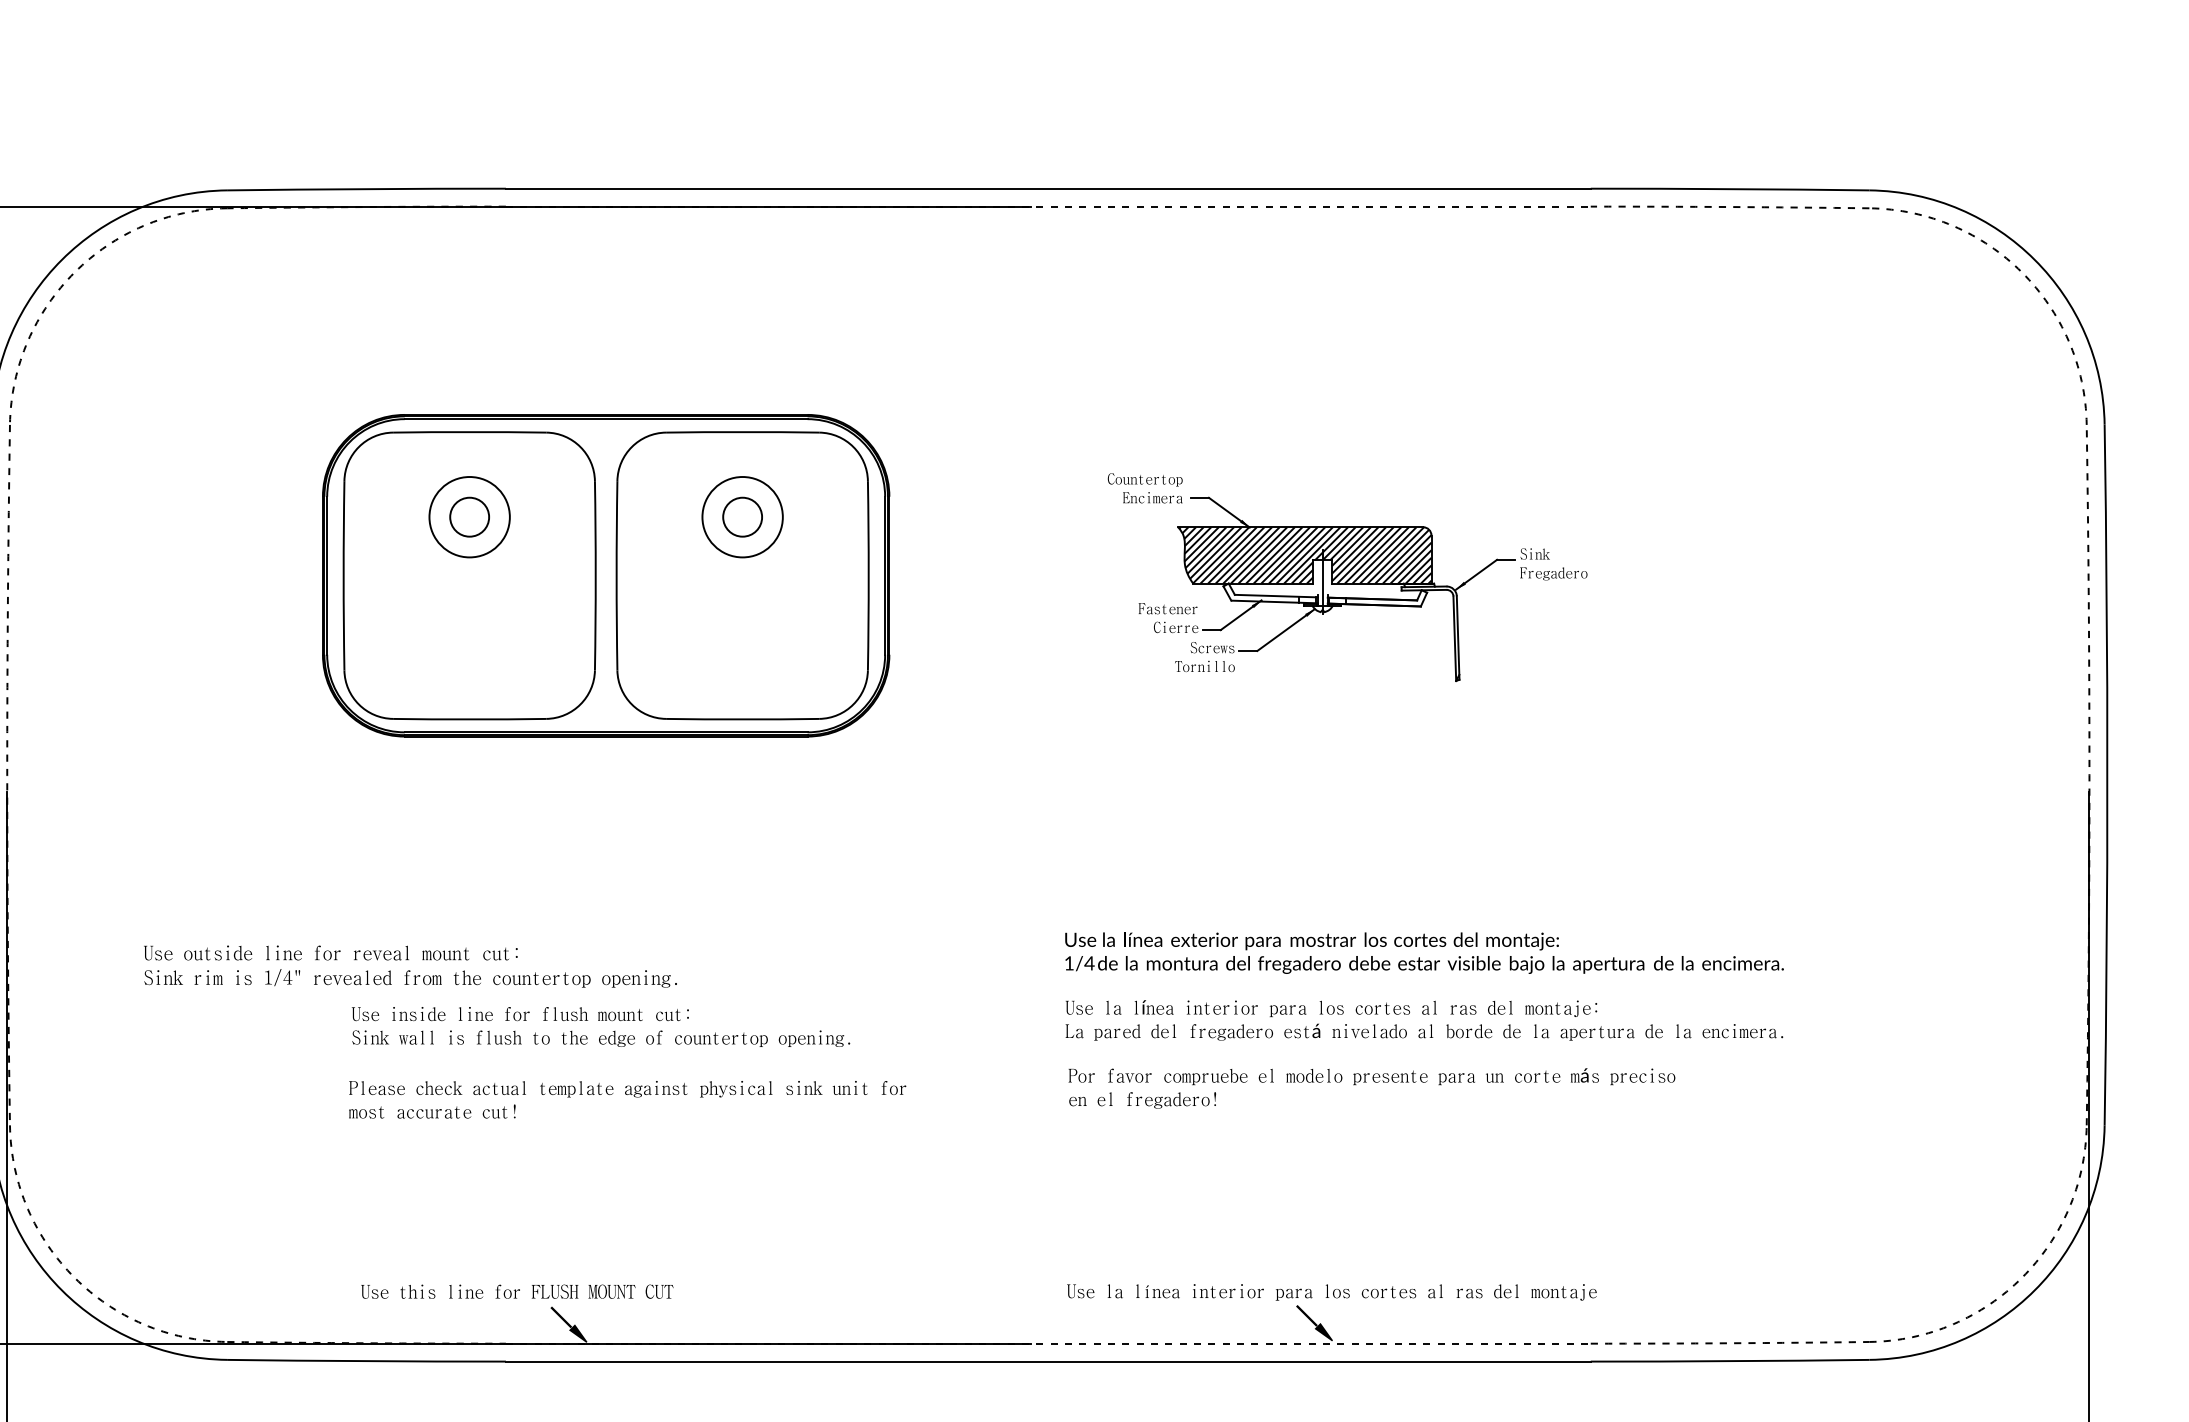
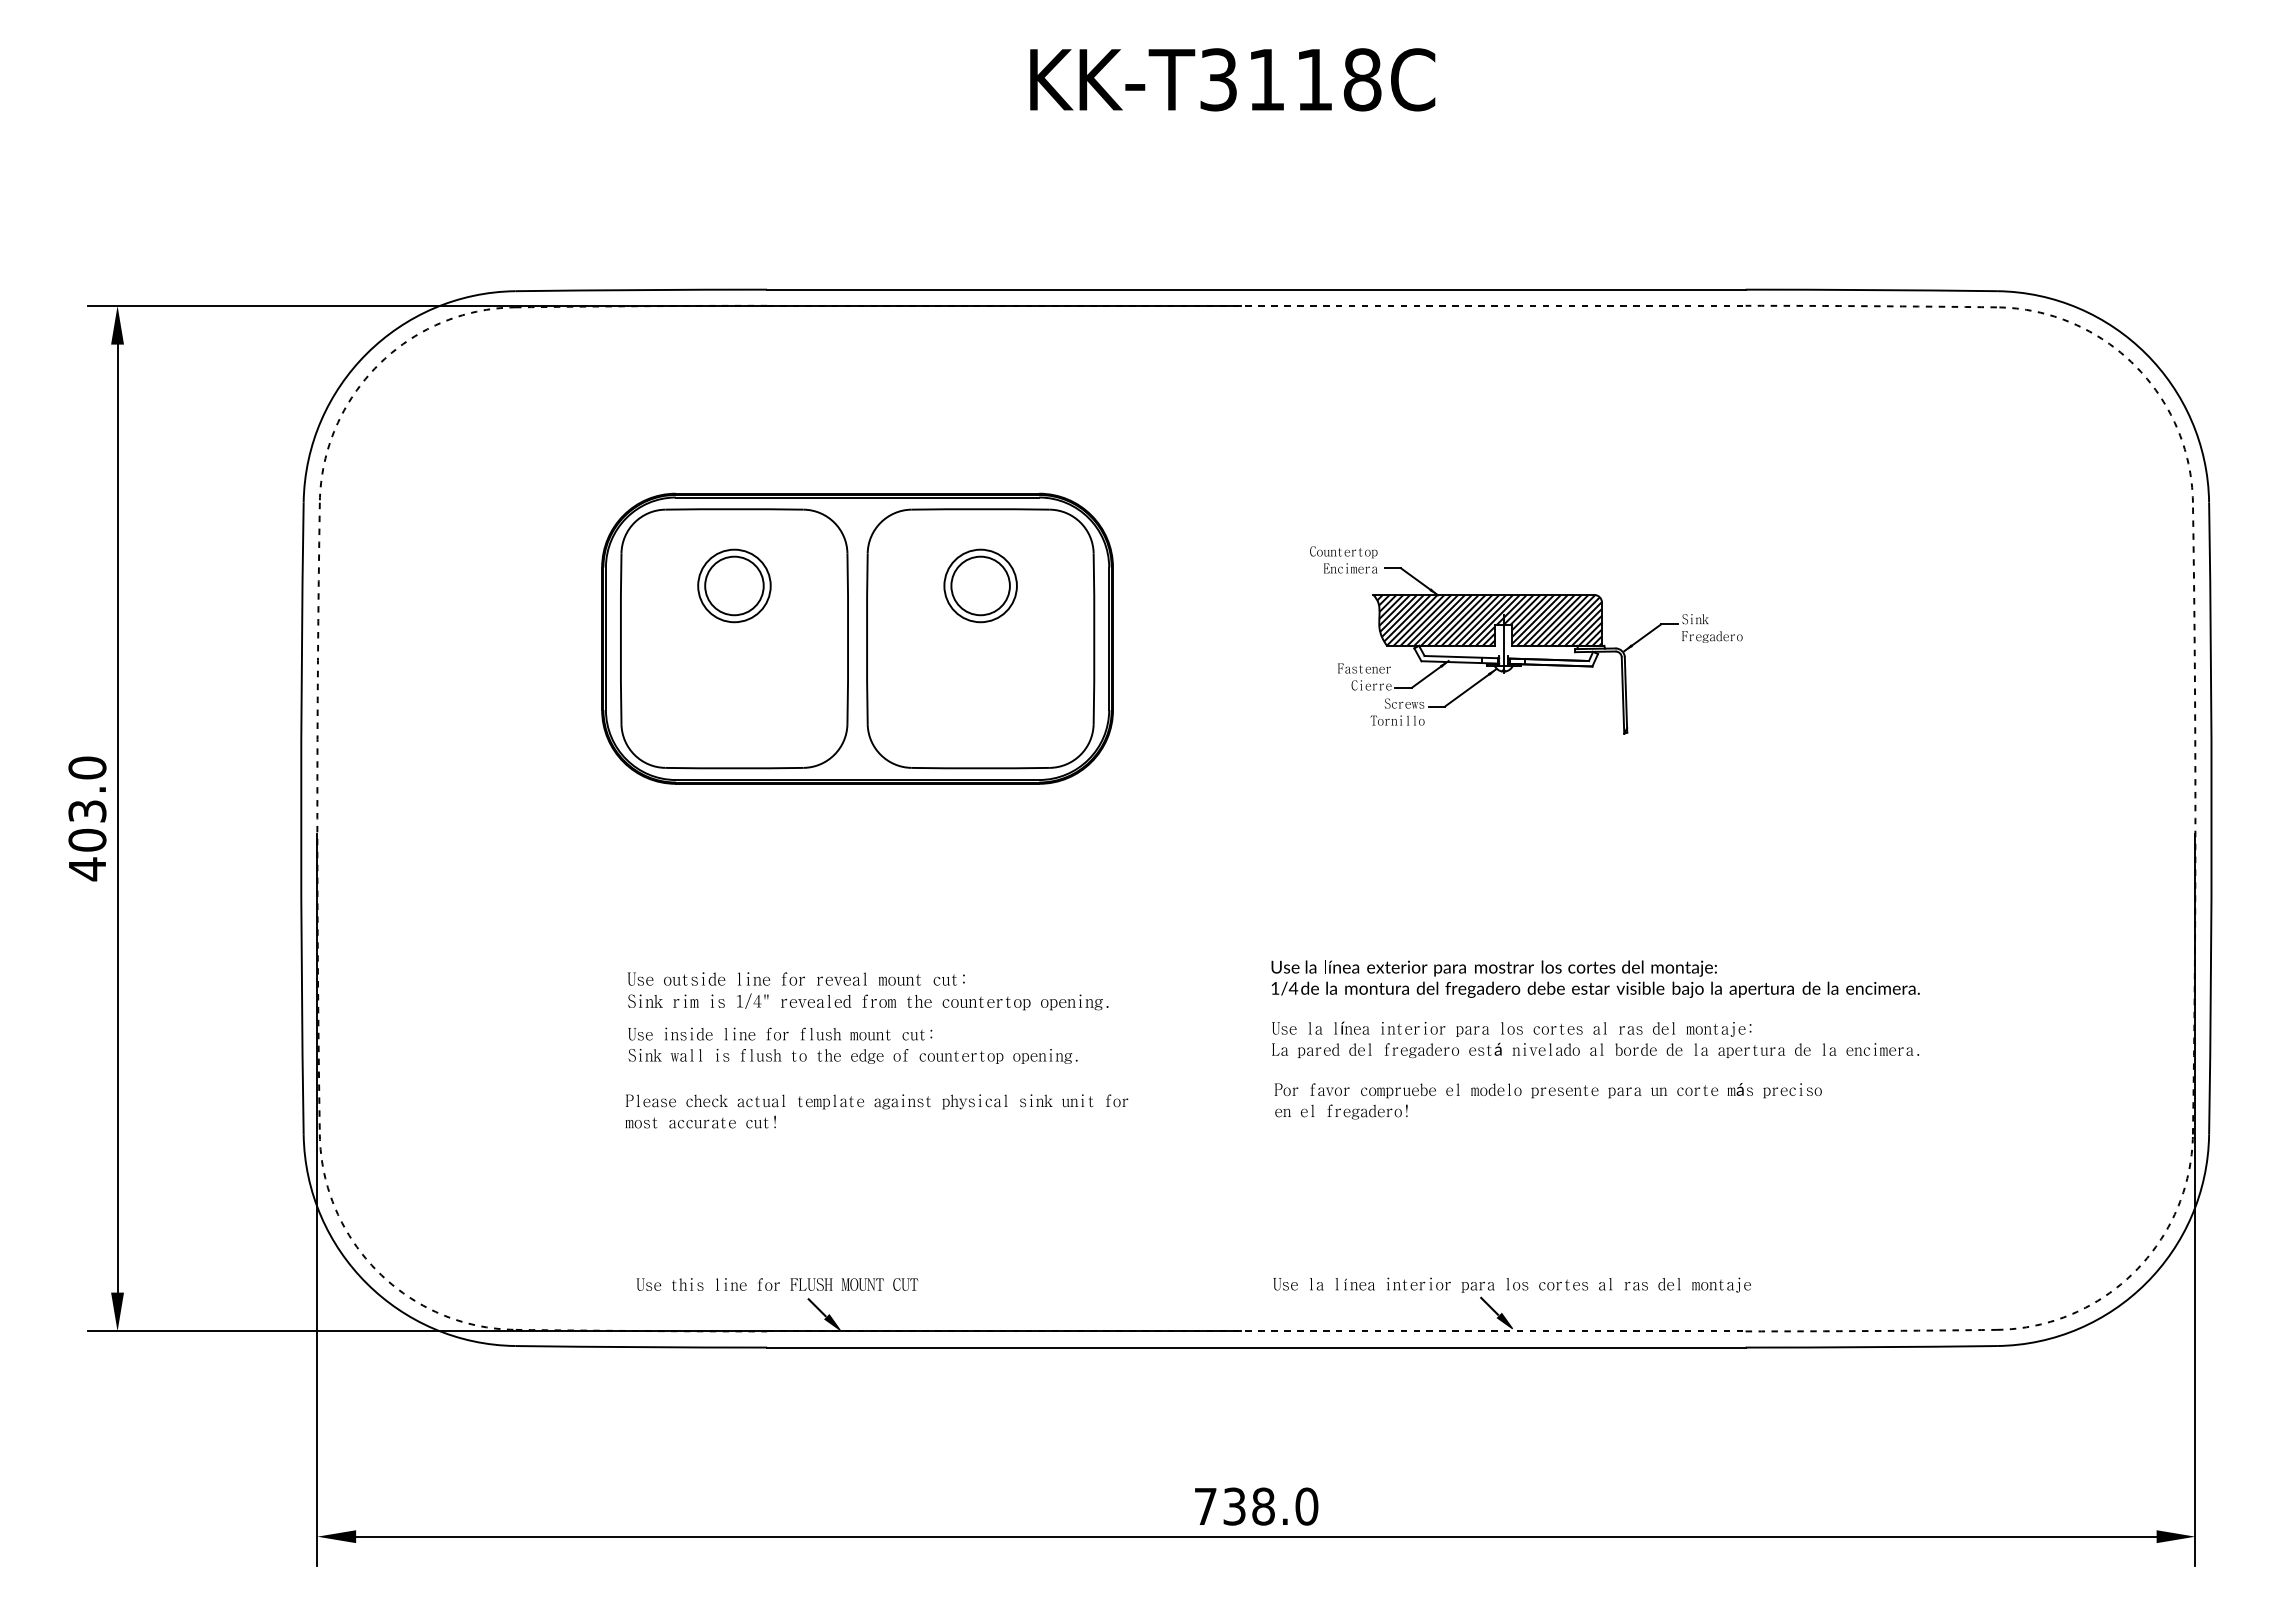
circle: (469, 516) -> (734, 585), size x1.67
circle: (742, 516) -> (980, 585), size x1.67
text: (409, 966) -> (867, 991), moved

